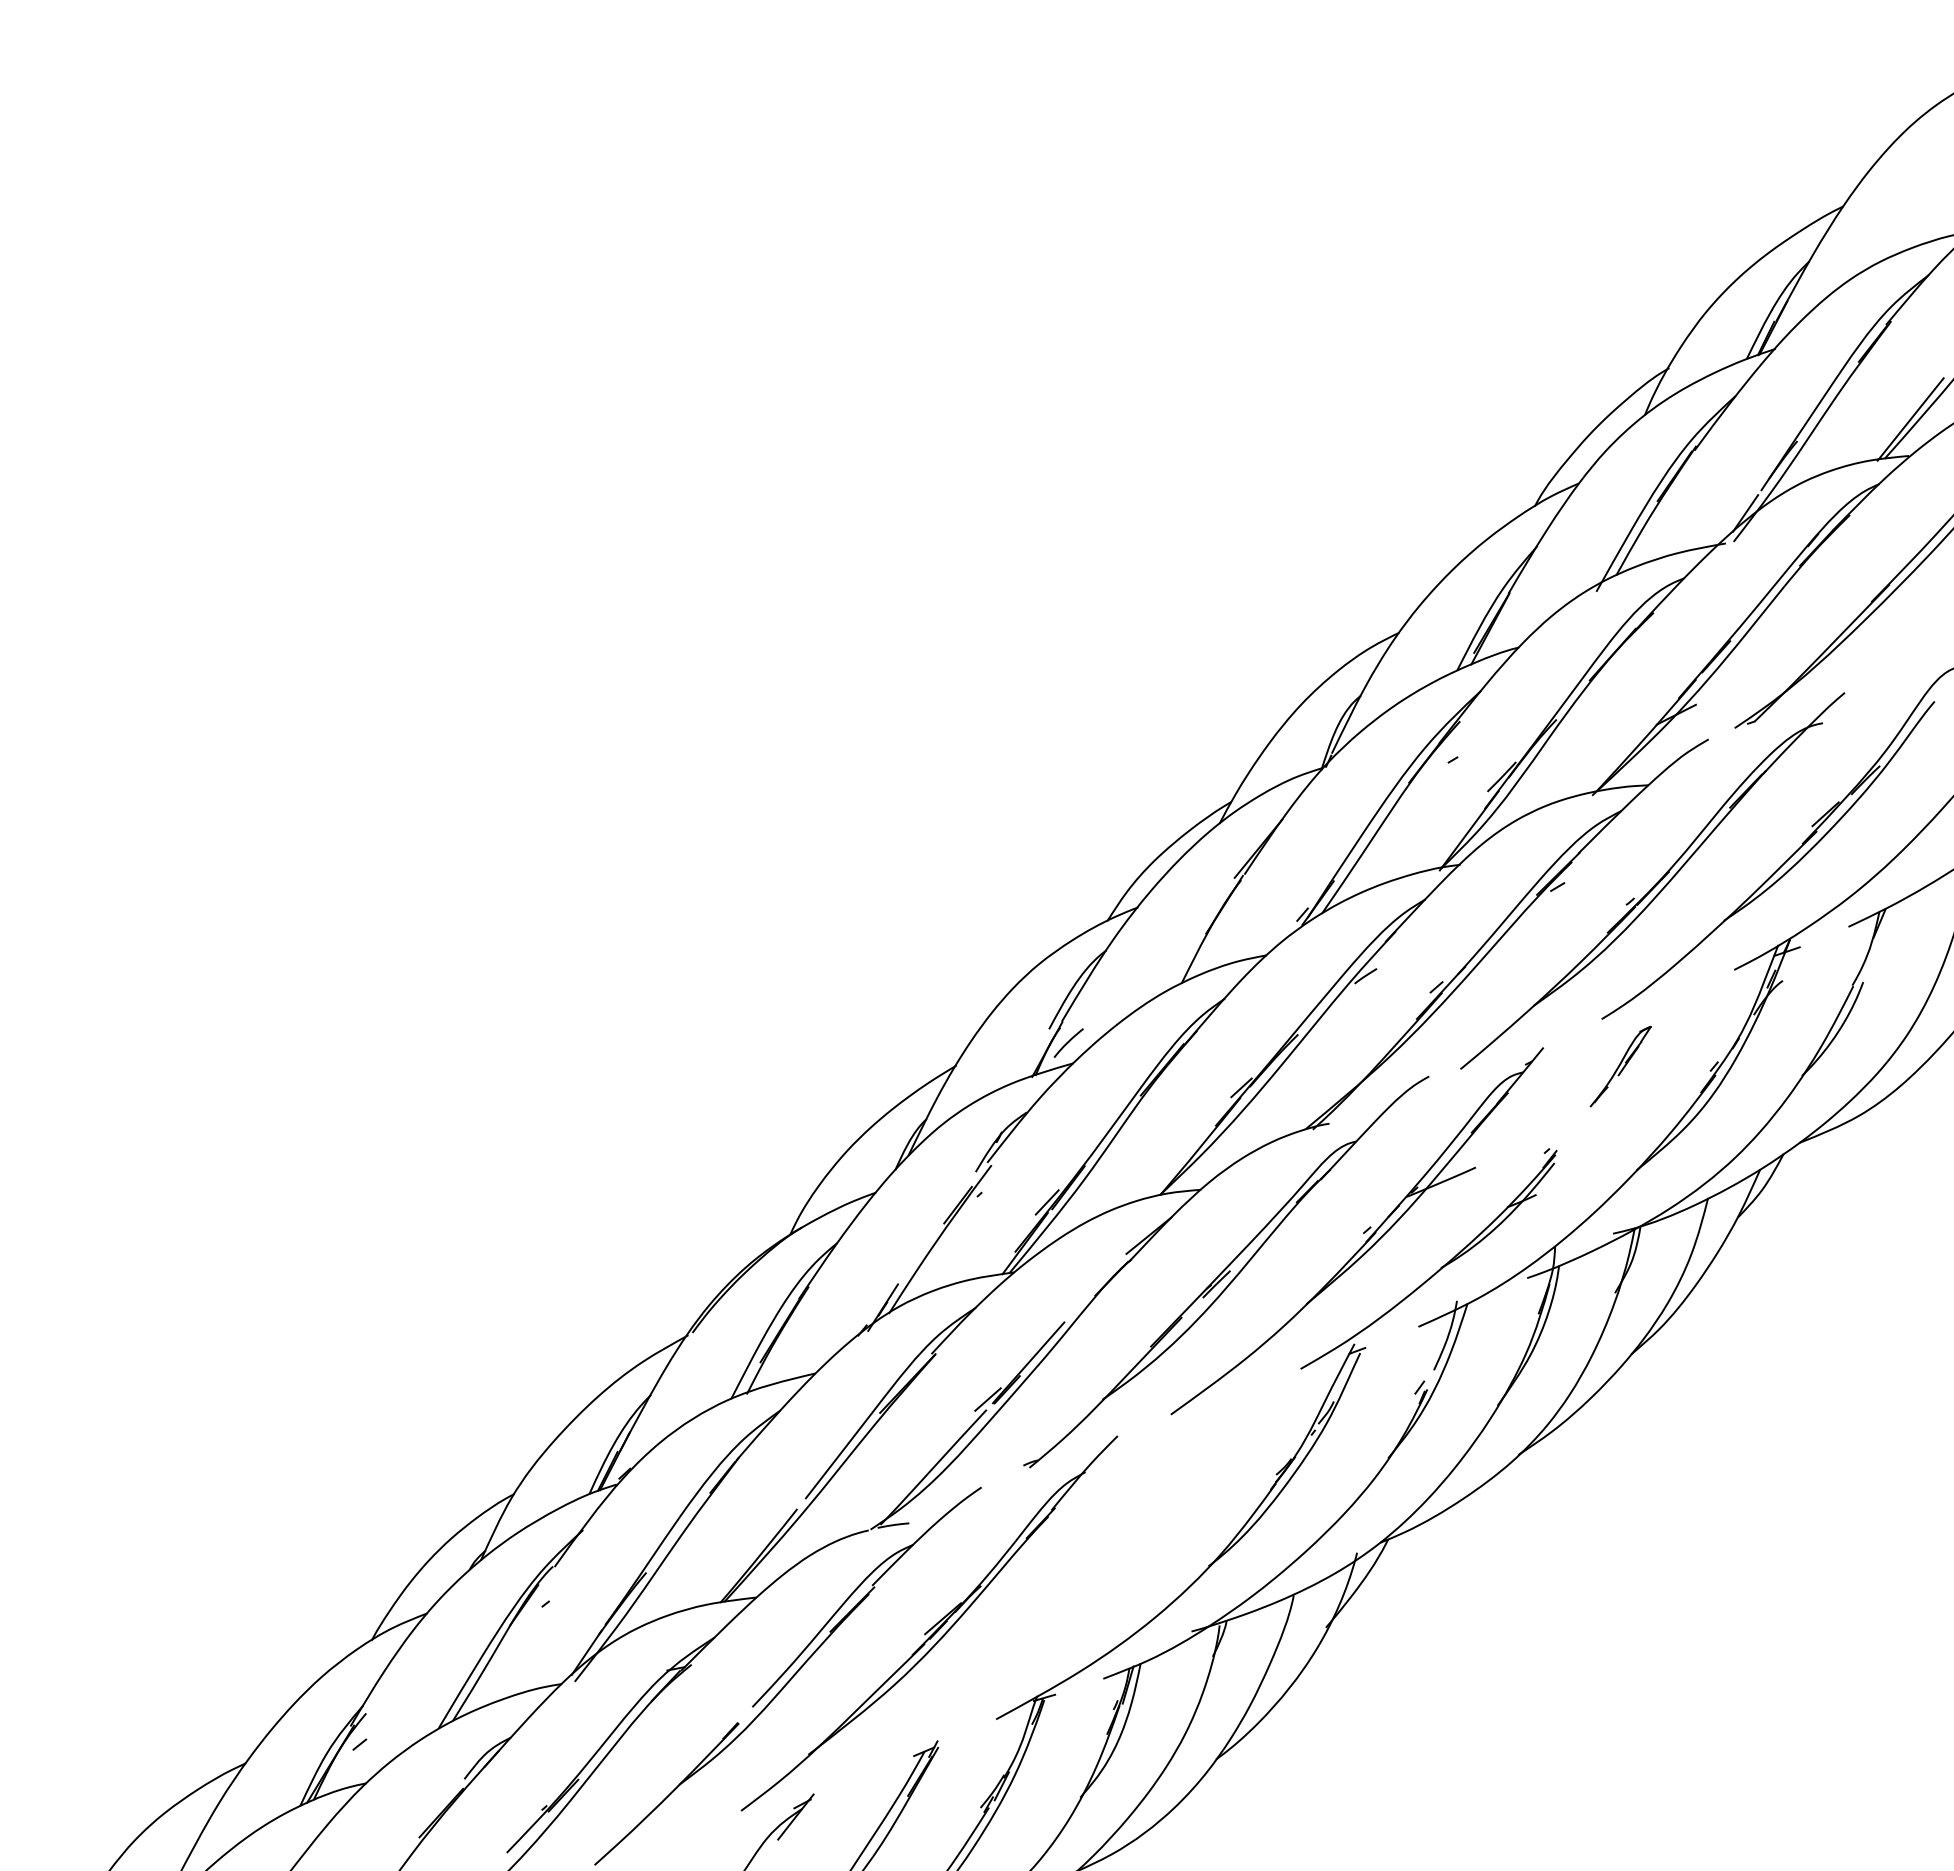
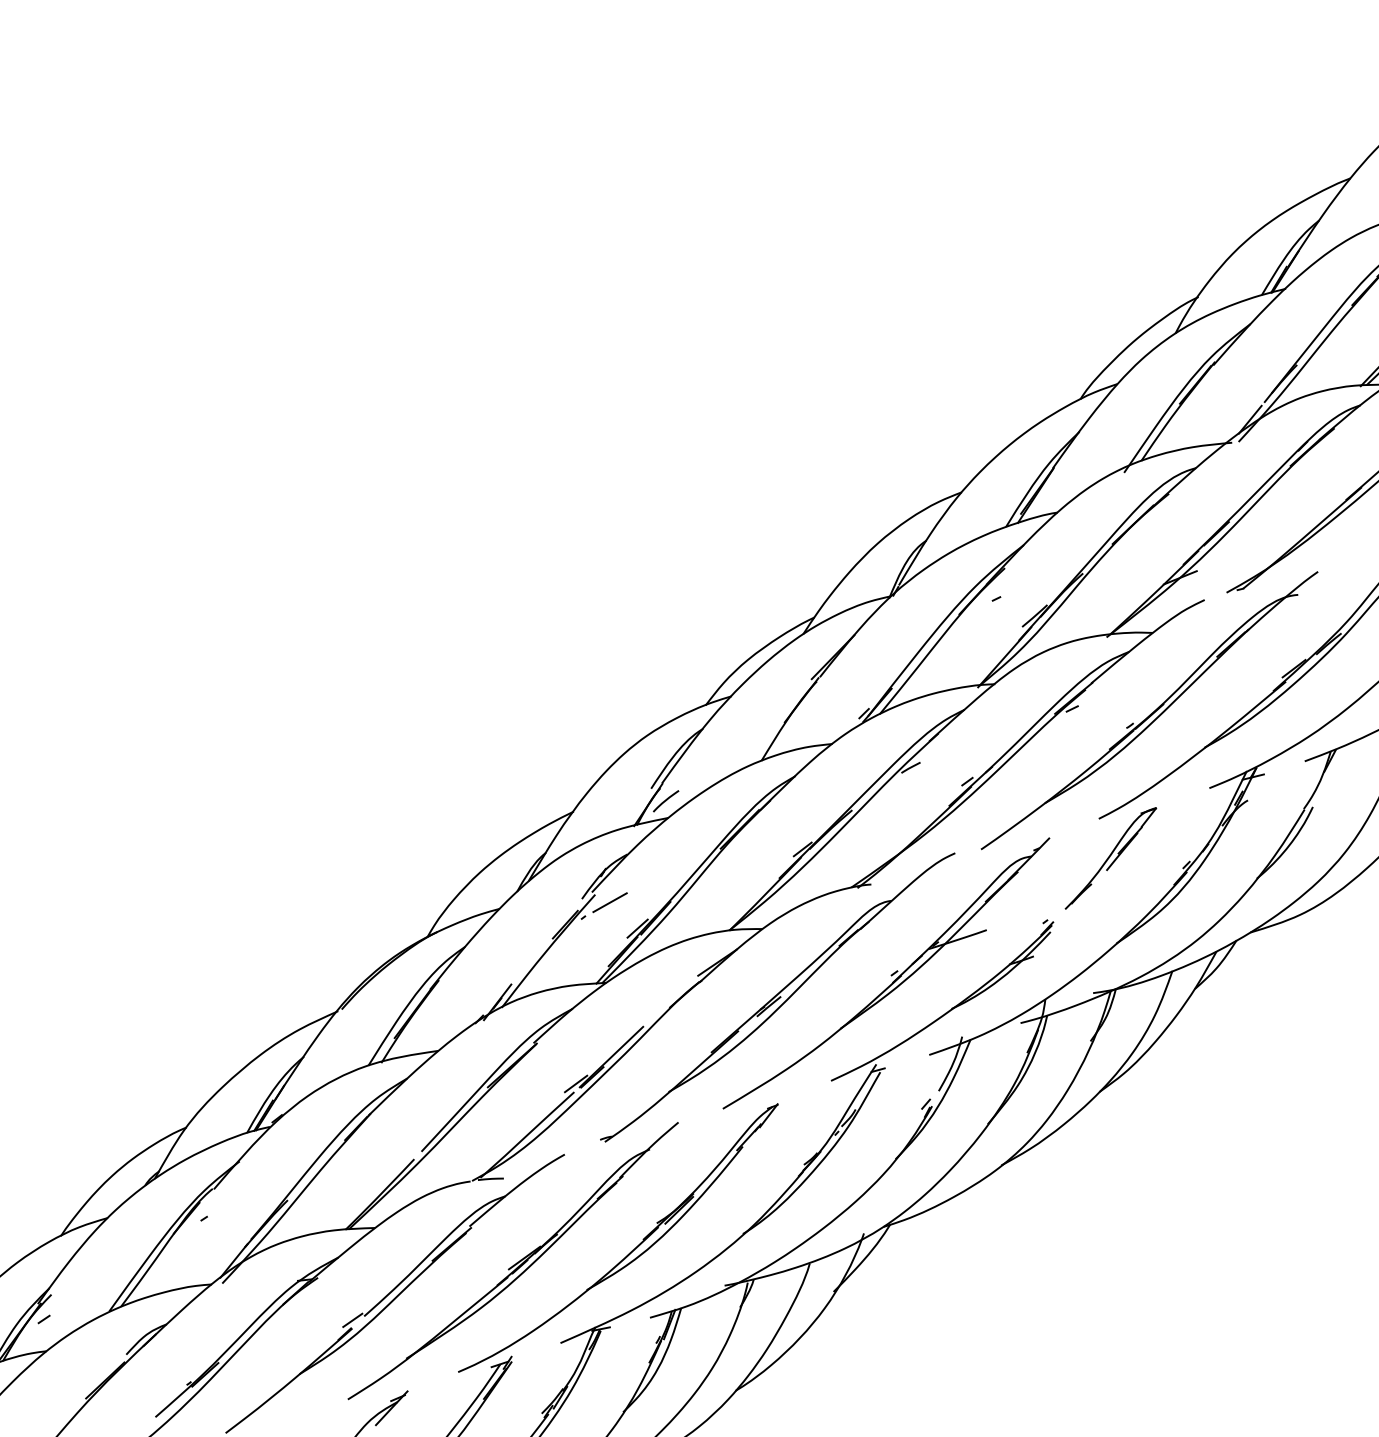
part: (1620, 1066) -> (1110, 858), size x1.67
line: (1010, 1173) -> (609, 902), added
part: (1075, 1596) -> (633, 1249), added
line: (738, 1713) -> (352, 1320), added

